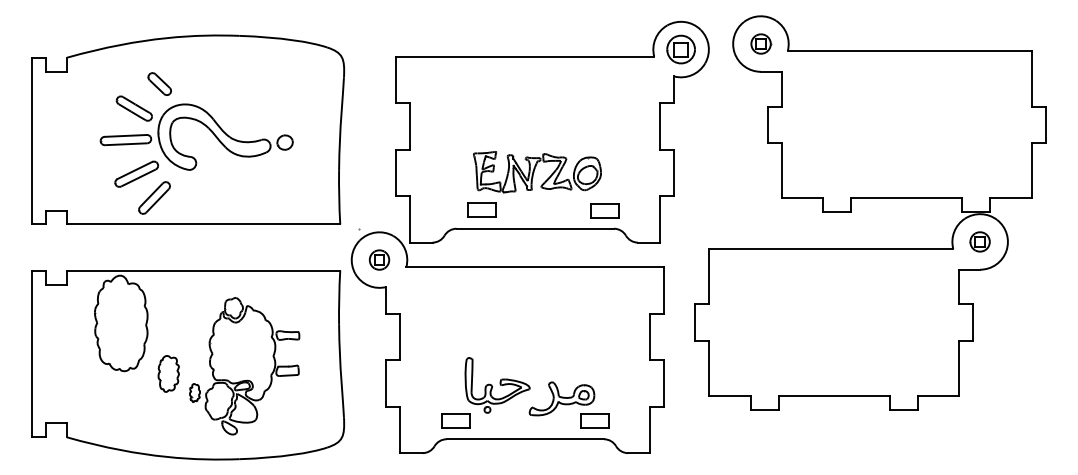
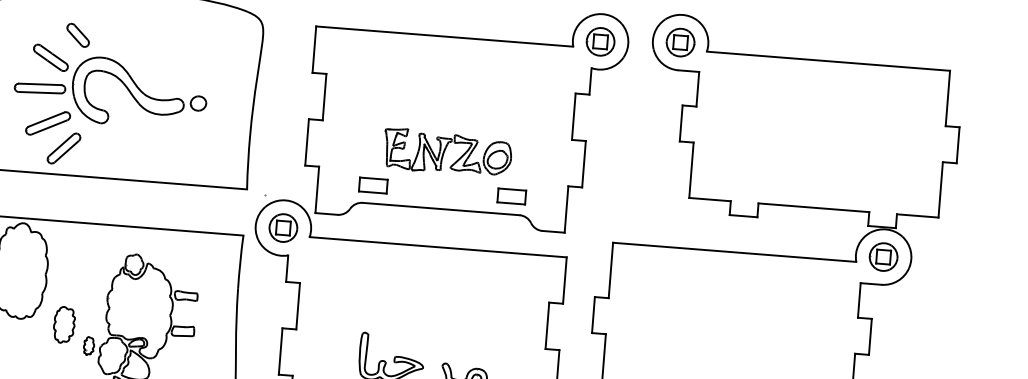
part: (761, 43) -> (681, 42), size x1.43
part: (481, 209) -> (373, 185), moved
part: (979, 241) -> (883, 256), size x1.43
part: (379, 259) -> (283, 227), size x1.43

